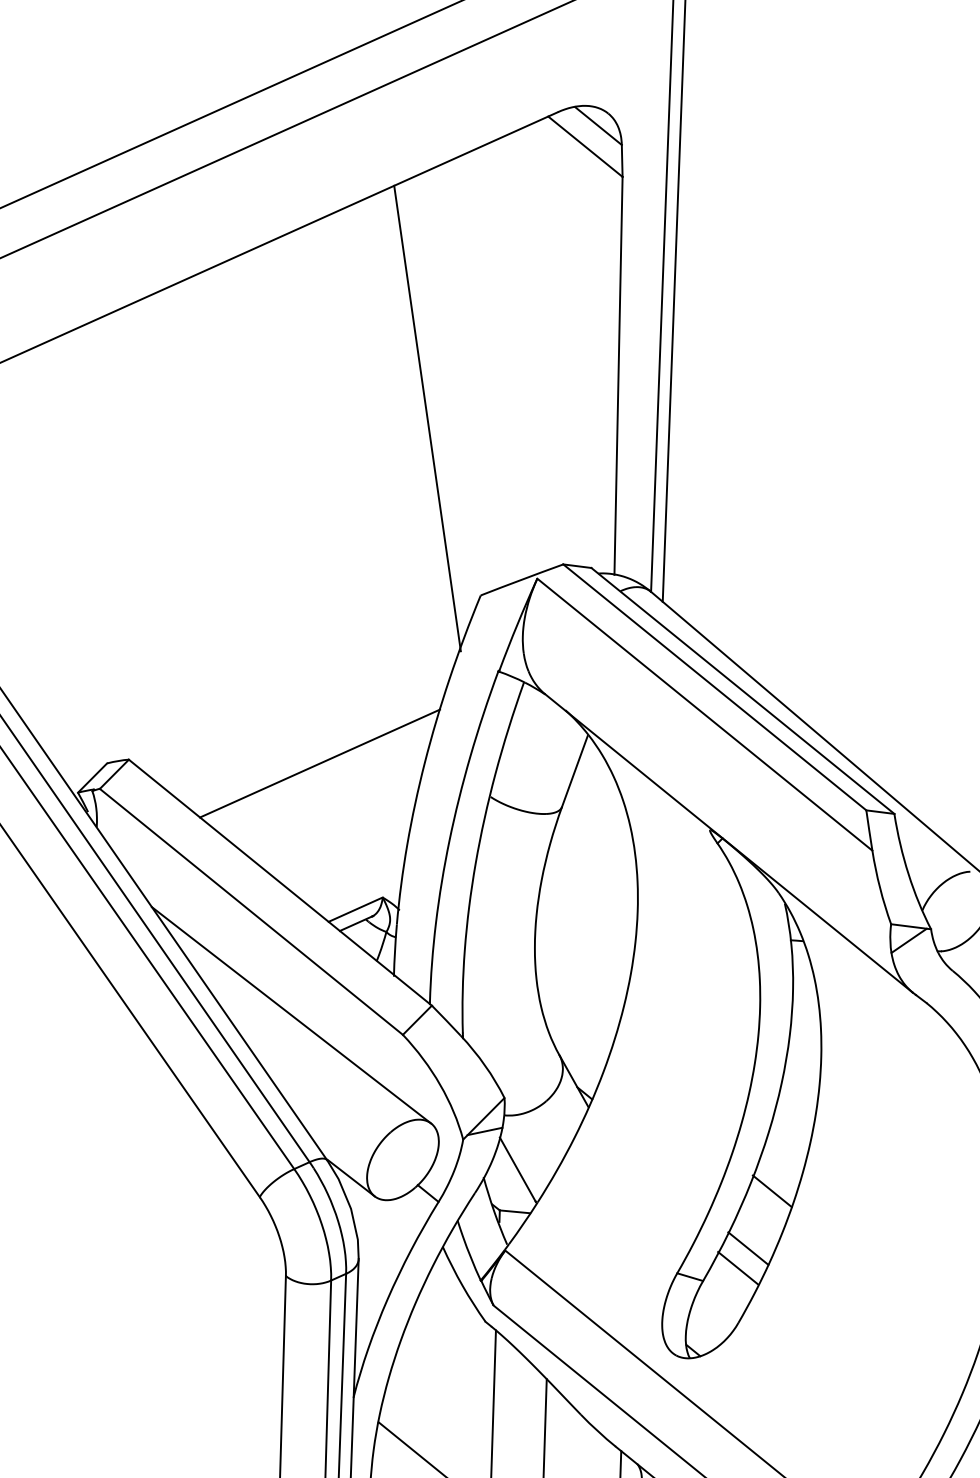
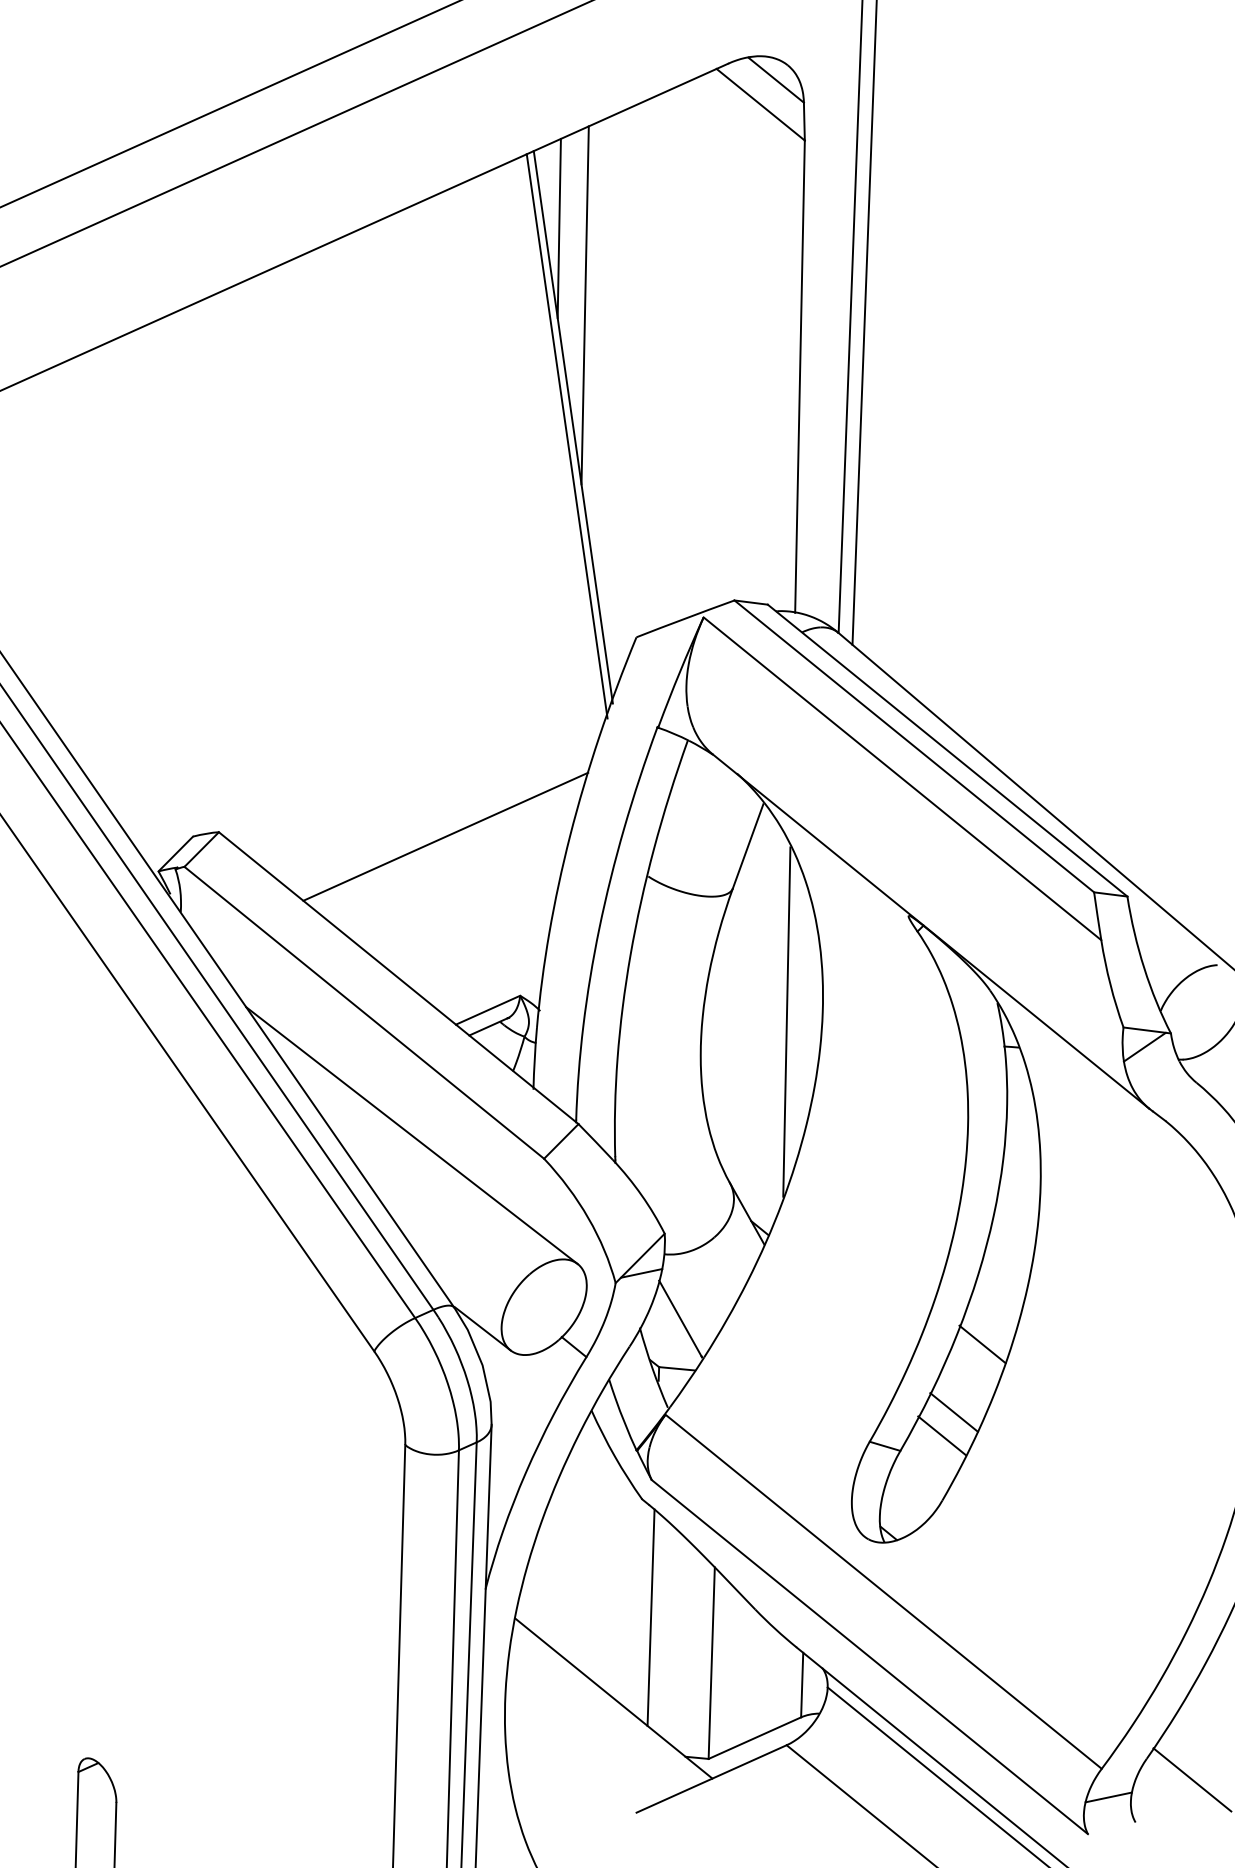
line: (415, 250) -> (558, 227), added
line: (436, 315) -> (584, 305), added
line: (421, 426) -> (566, 436), added
line: (607, 919) -> (786, 1021), added

